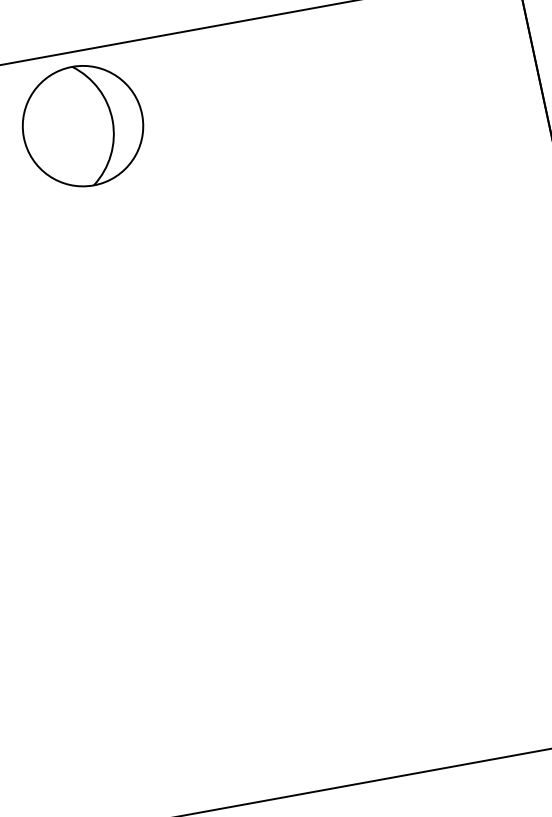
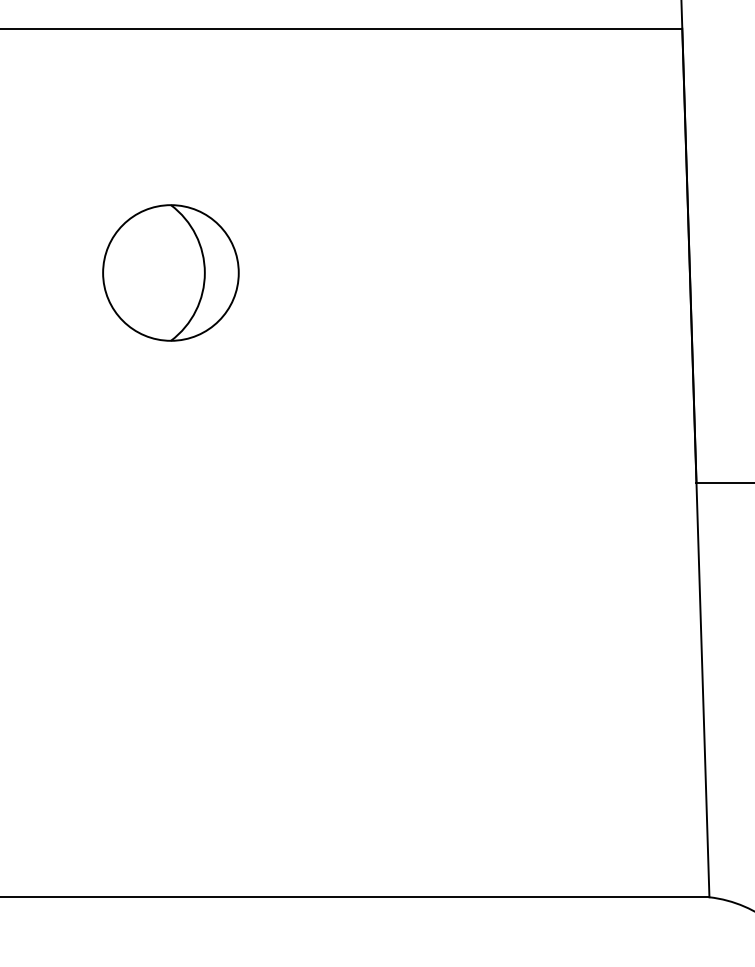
part: (82, 125) -> (170, 272), moved

